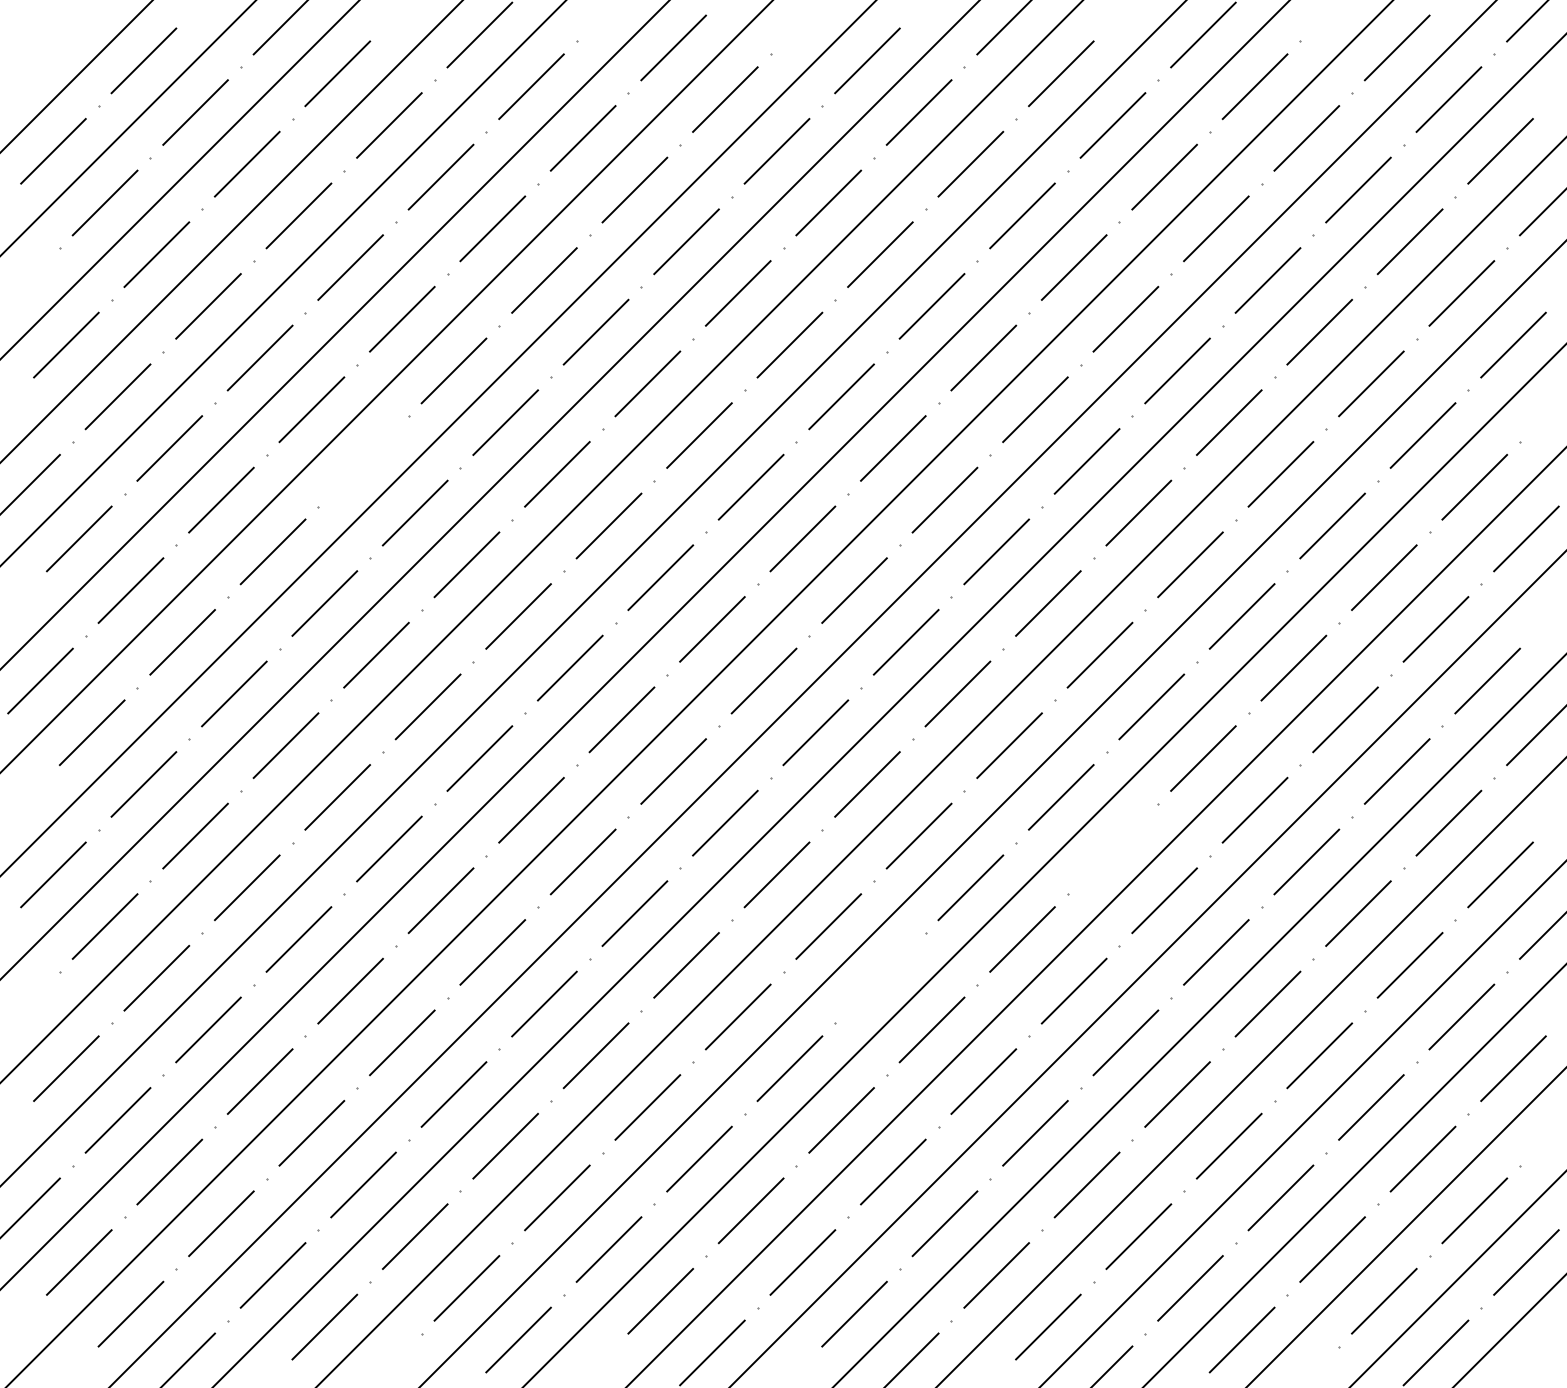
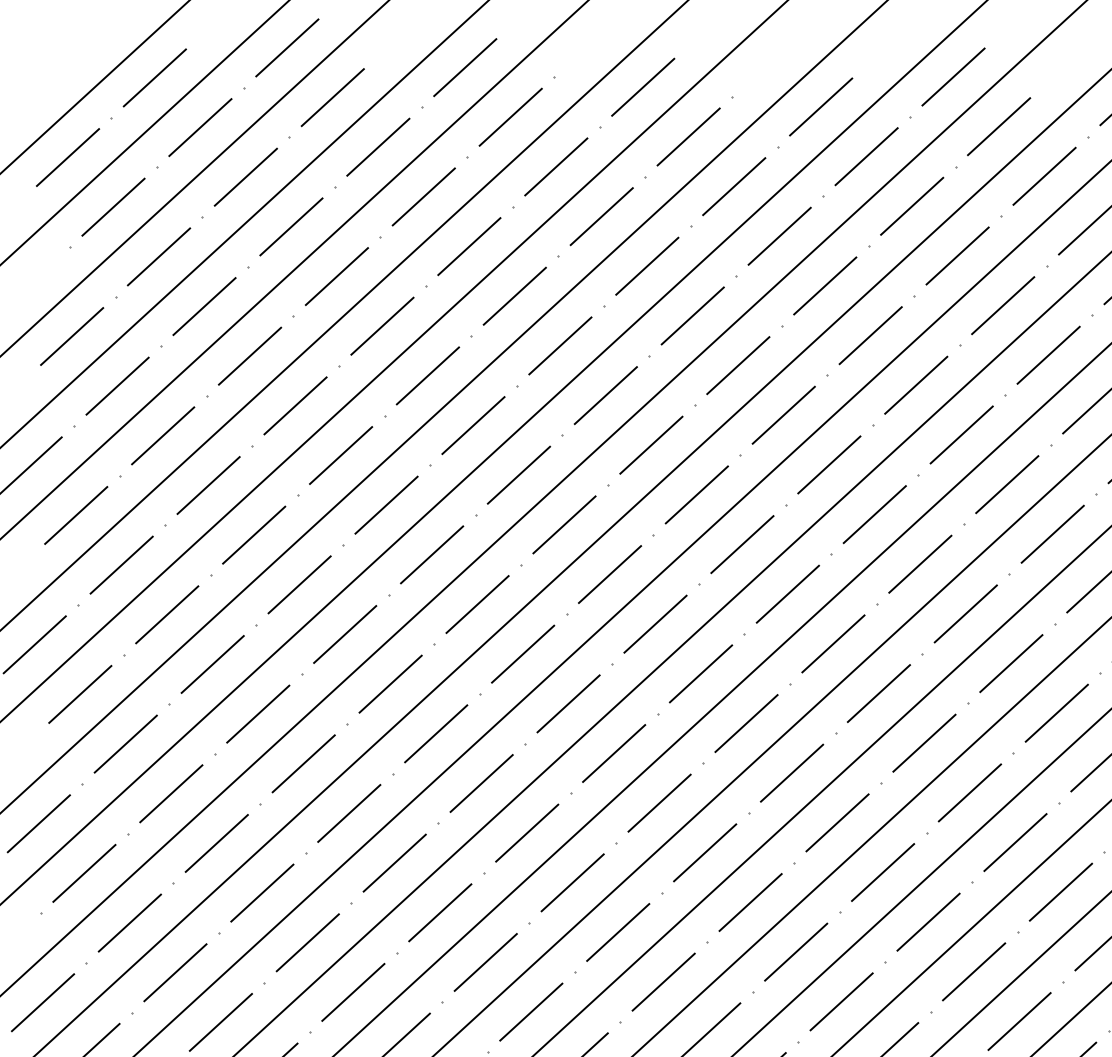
line: (363, 461) -> (340, 455), added
line: (1112, 848) -> (1015, 842), added
line: (880, 977) -> (796, 951), added

